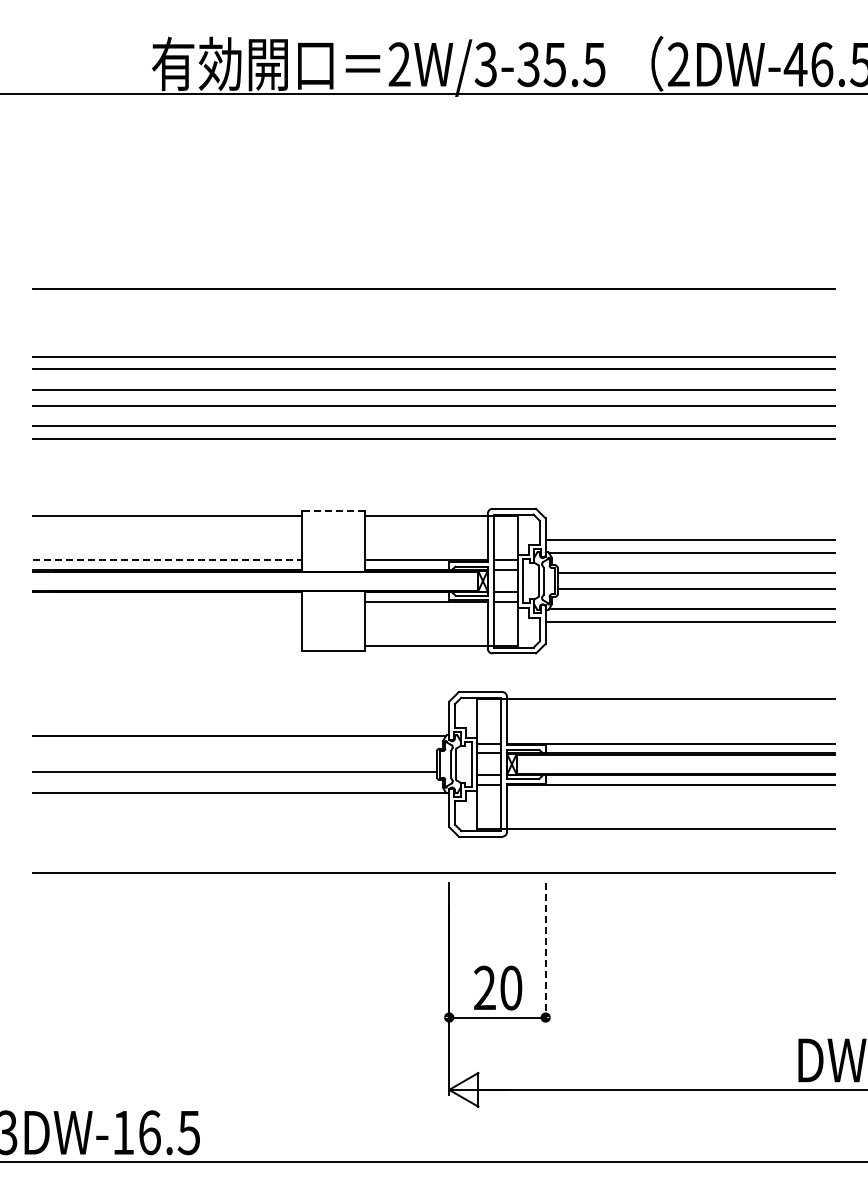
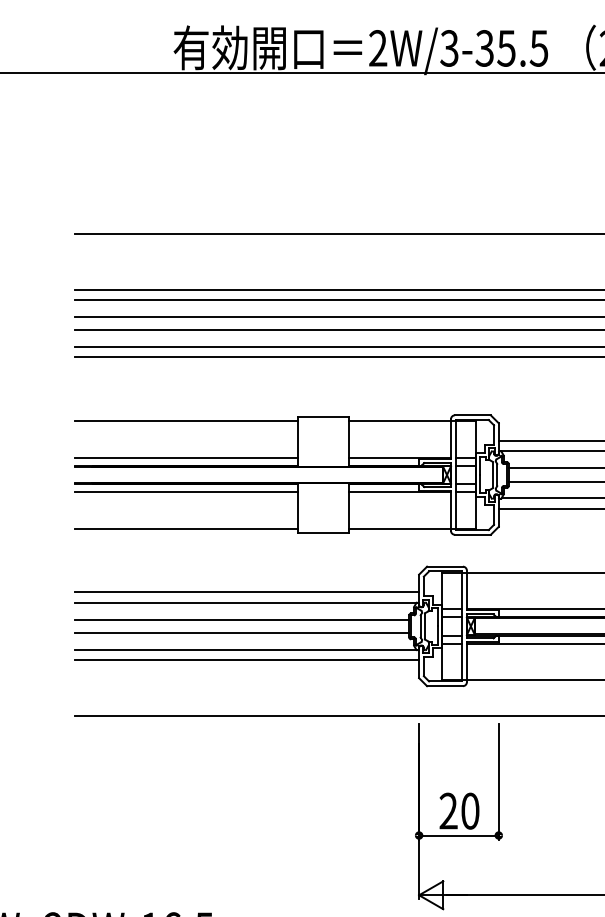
line: (332, 511) -> (322, 417), dashed -> solid
line: (167, 560) -> (186, 458), dashed -> solid
line: (167, 601) -> (186, 491), added
line: (167, 646) -> (186, 529), added
line: (241, 723) -> (247, 592), added
line: (235, 756) -> (242, 619), added
line: (241, 805) -> (247, 660), added
line: (545, 952) -> (498, 781), dashed -> solid

